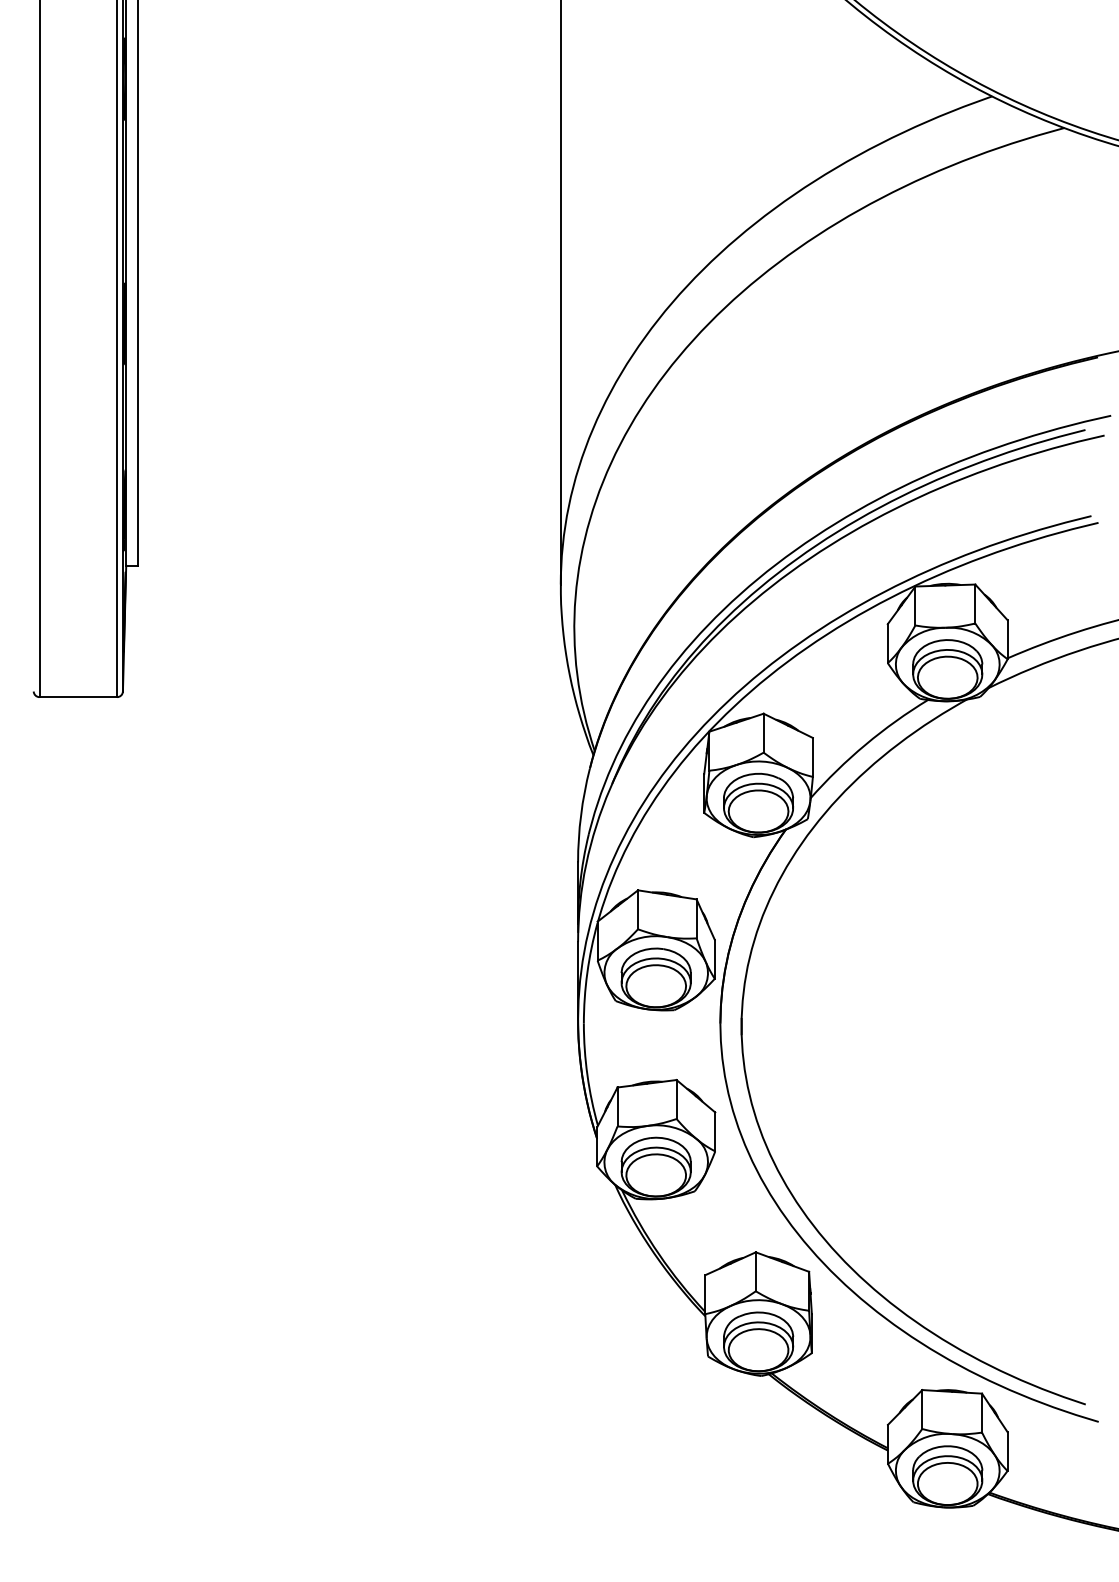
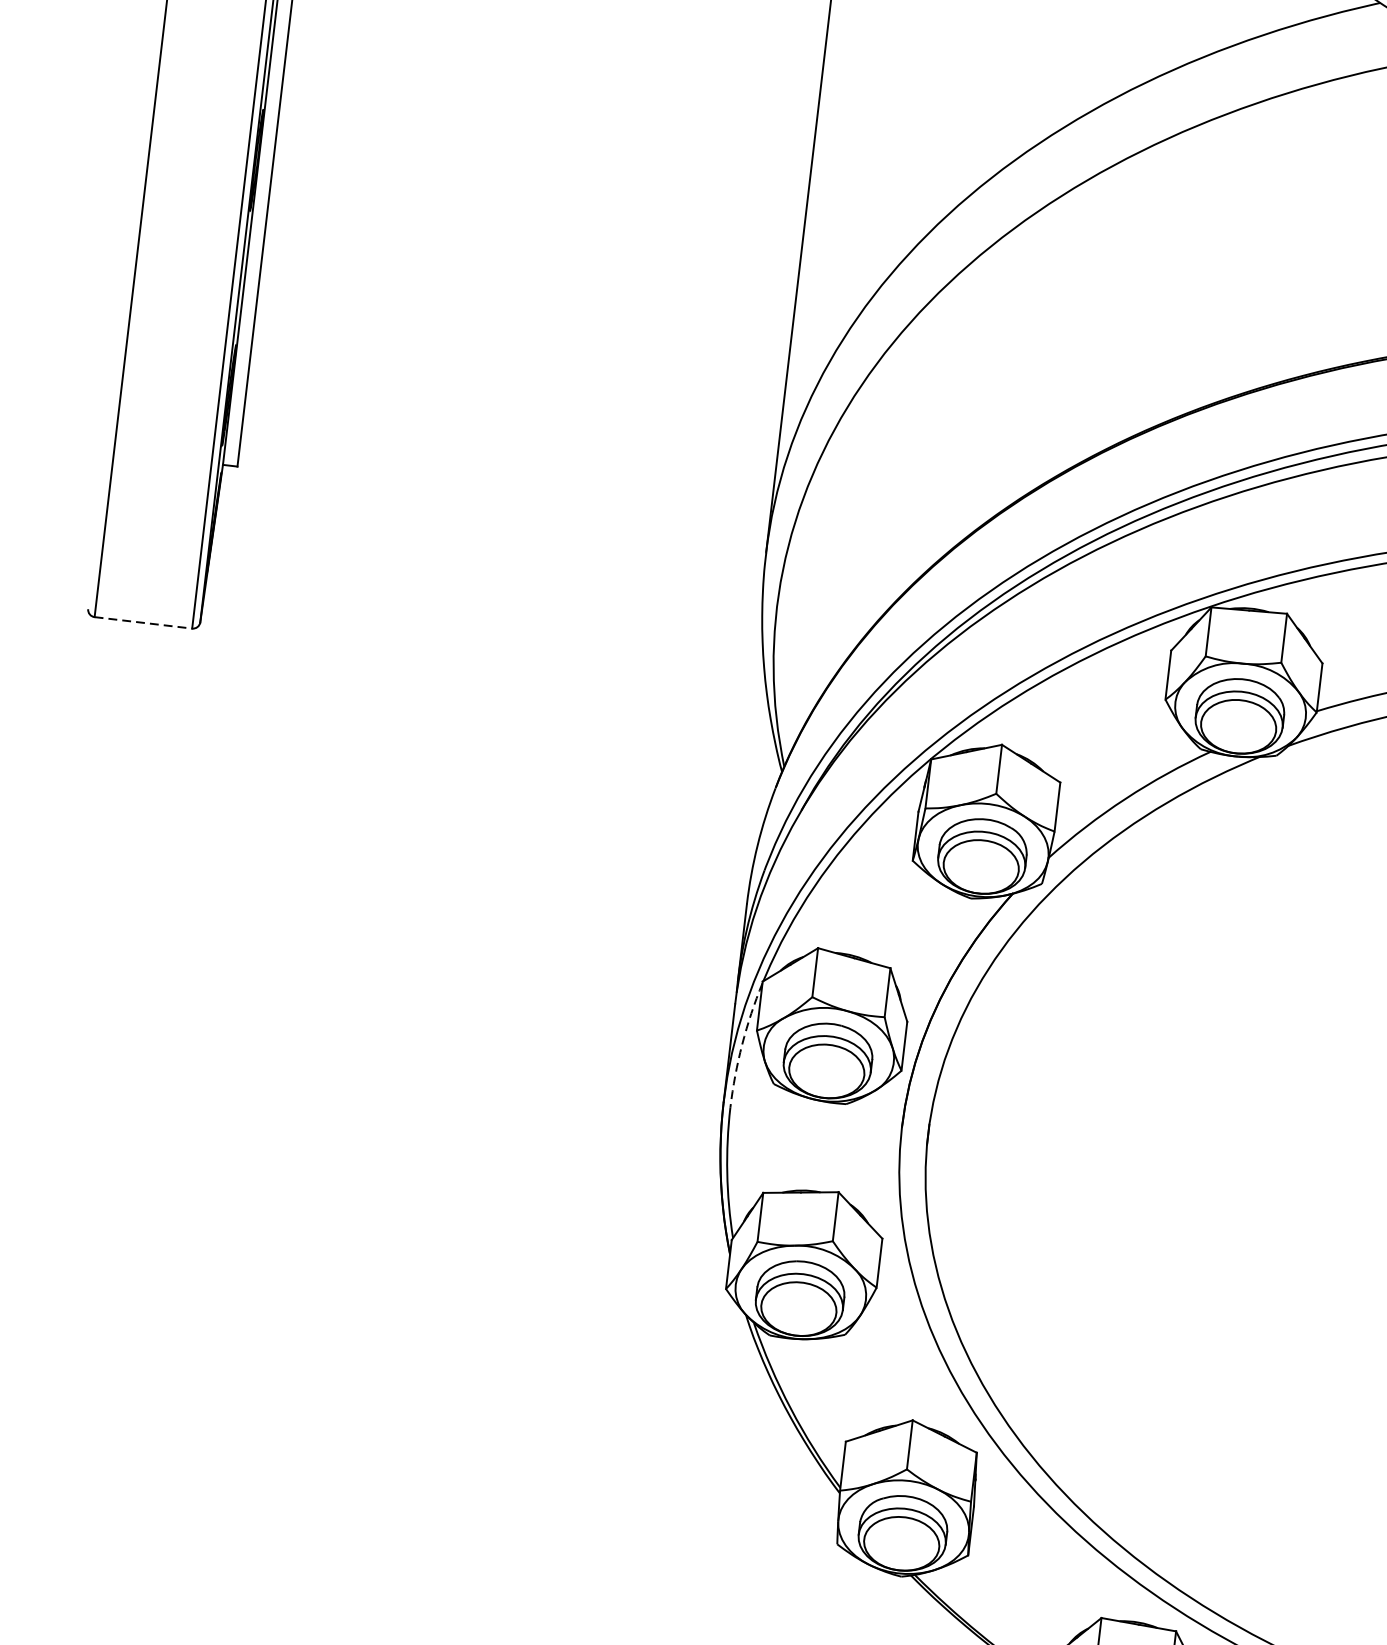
line: (78, 697) -> (143, 623), solid -> dashed
arc: (587, 972) -> (742, 1043), solid -> dashed

